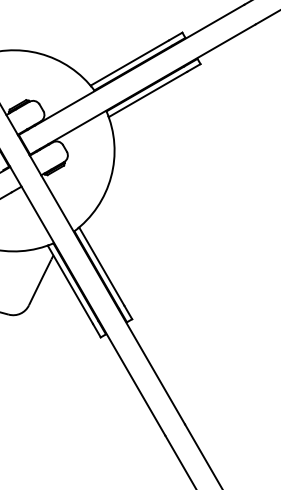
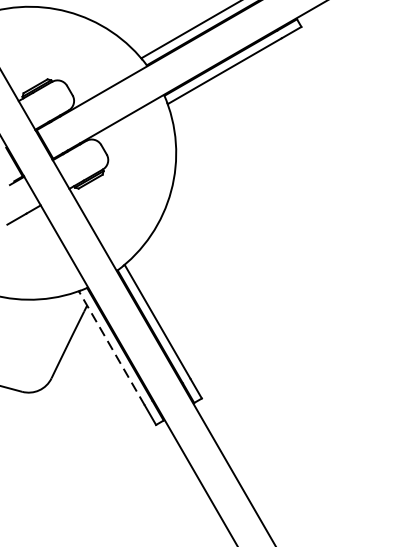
line: (70, 284) -> (112, 347), solid -> dashed

